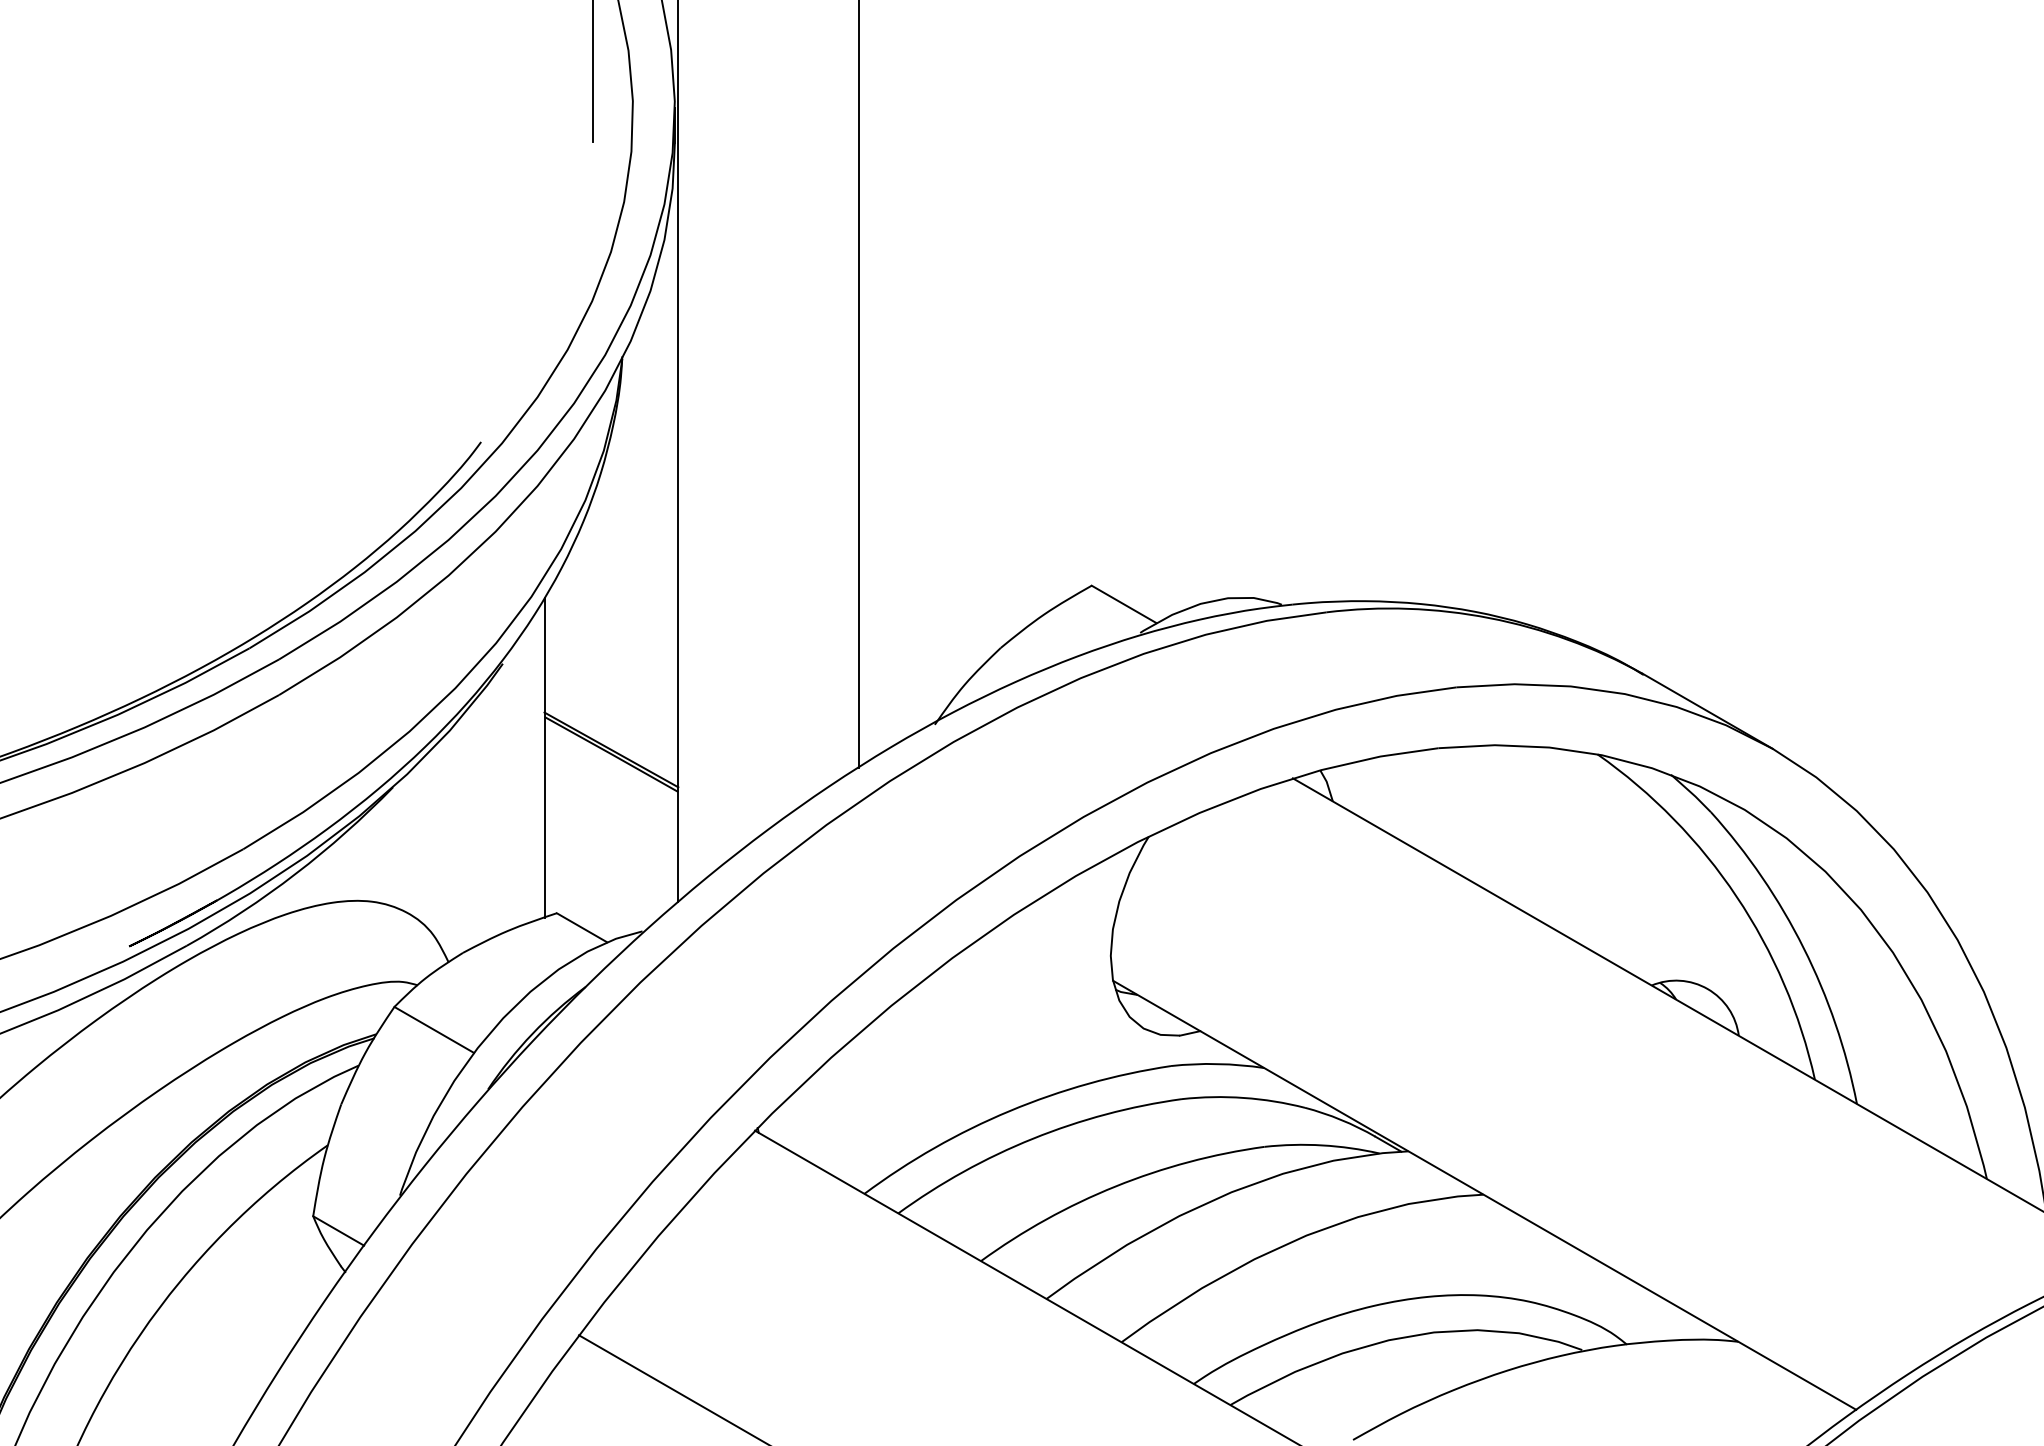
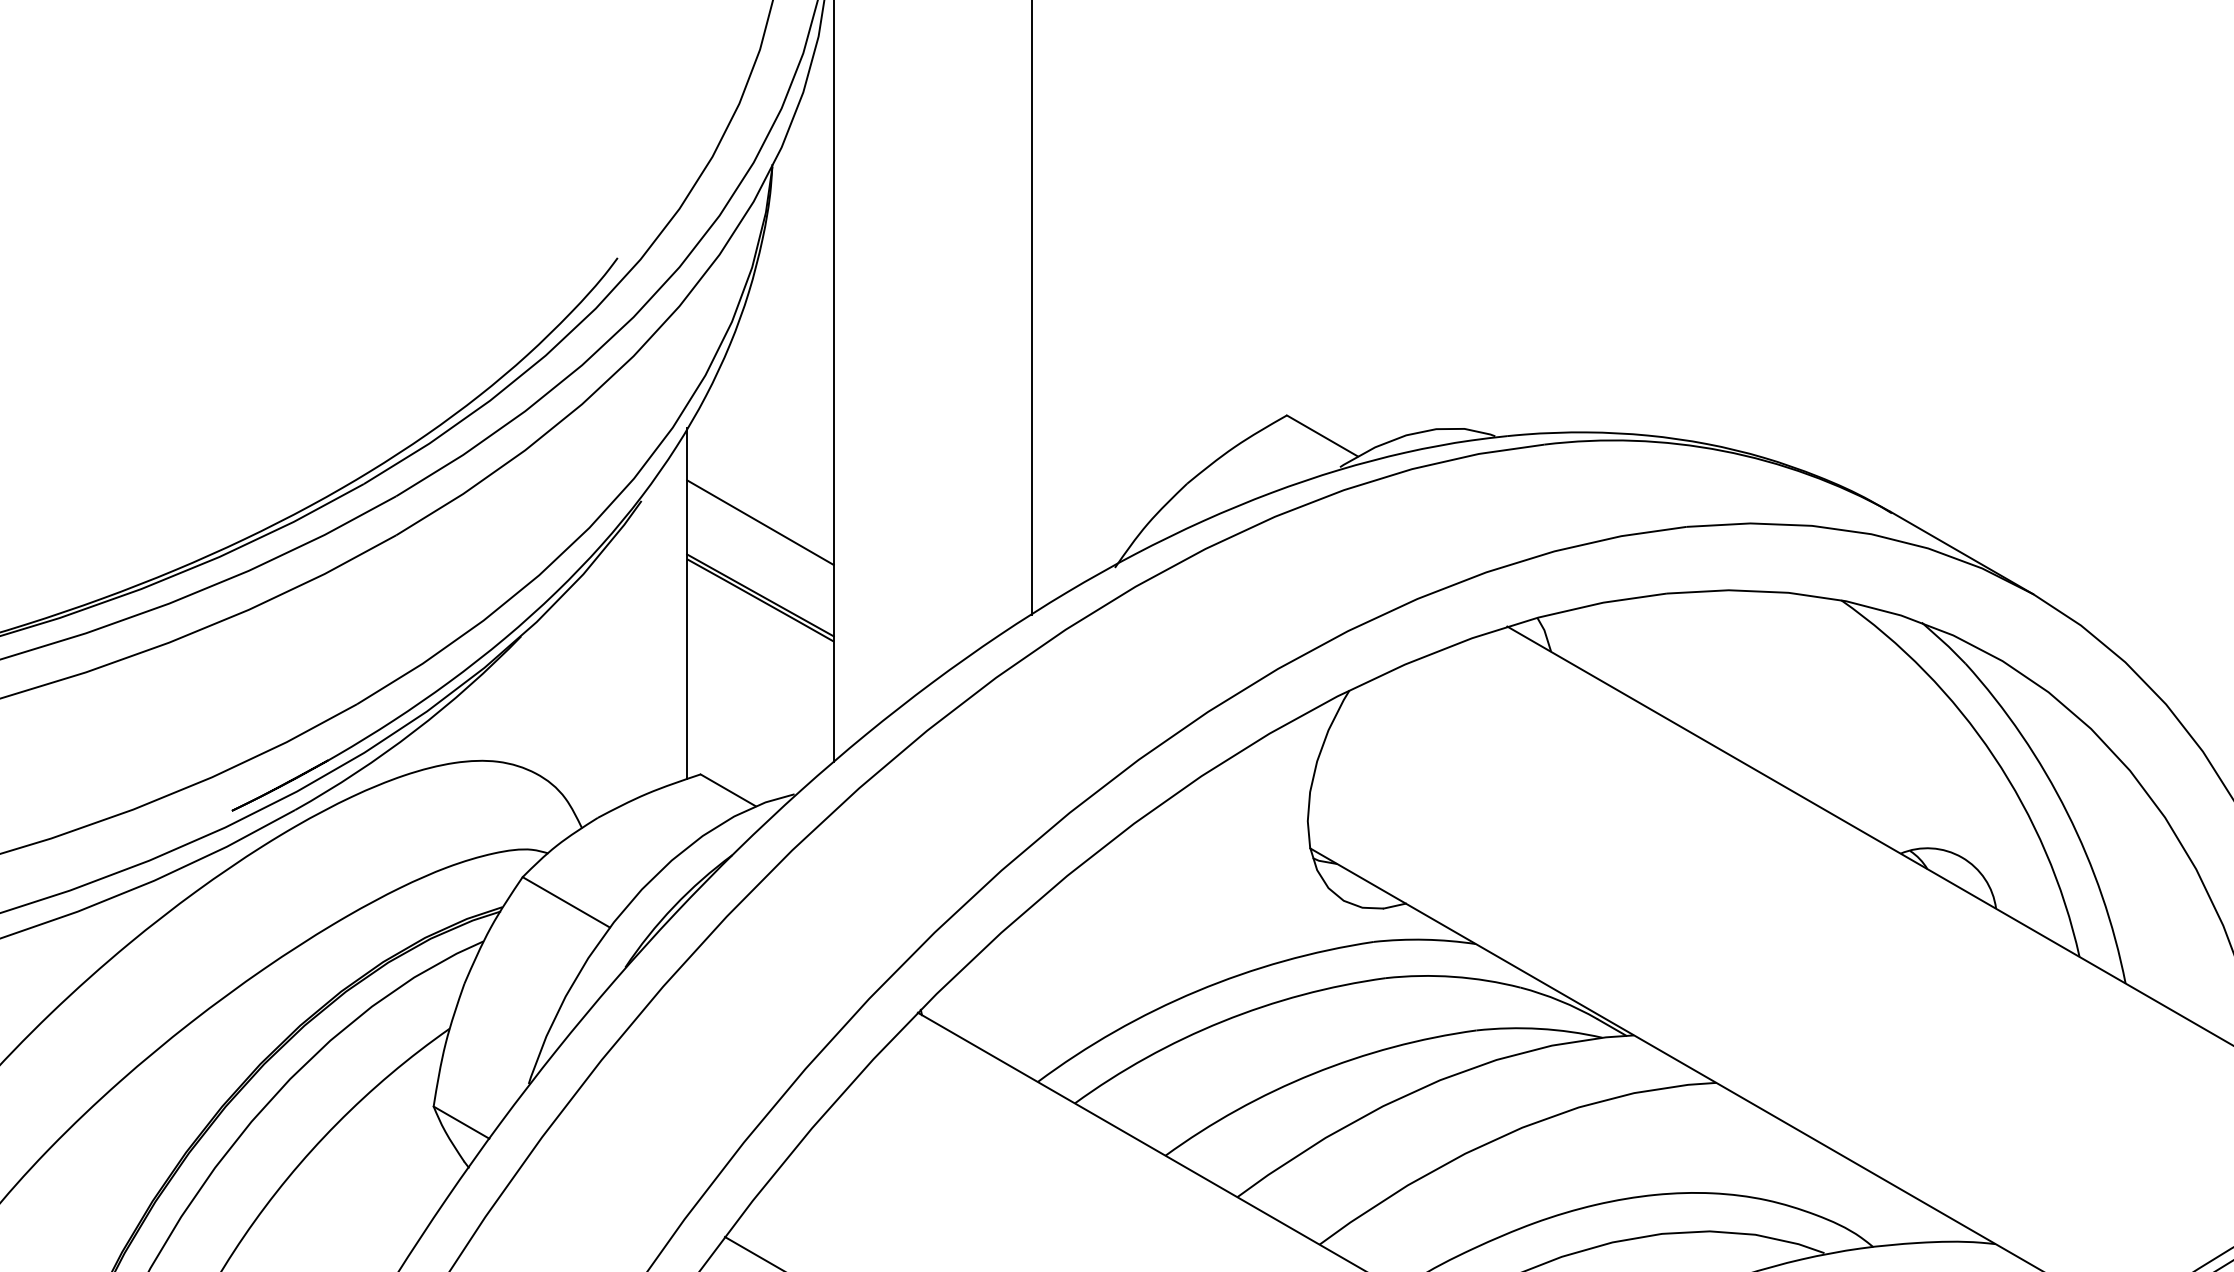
line: (611, 683) -> (760, 522), added

